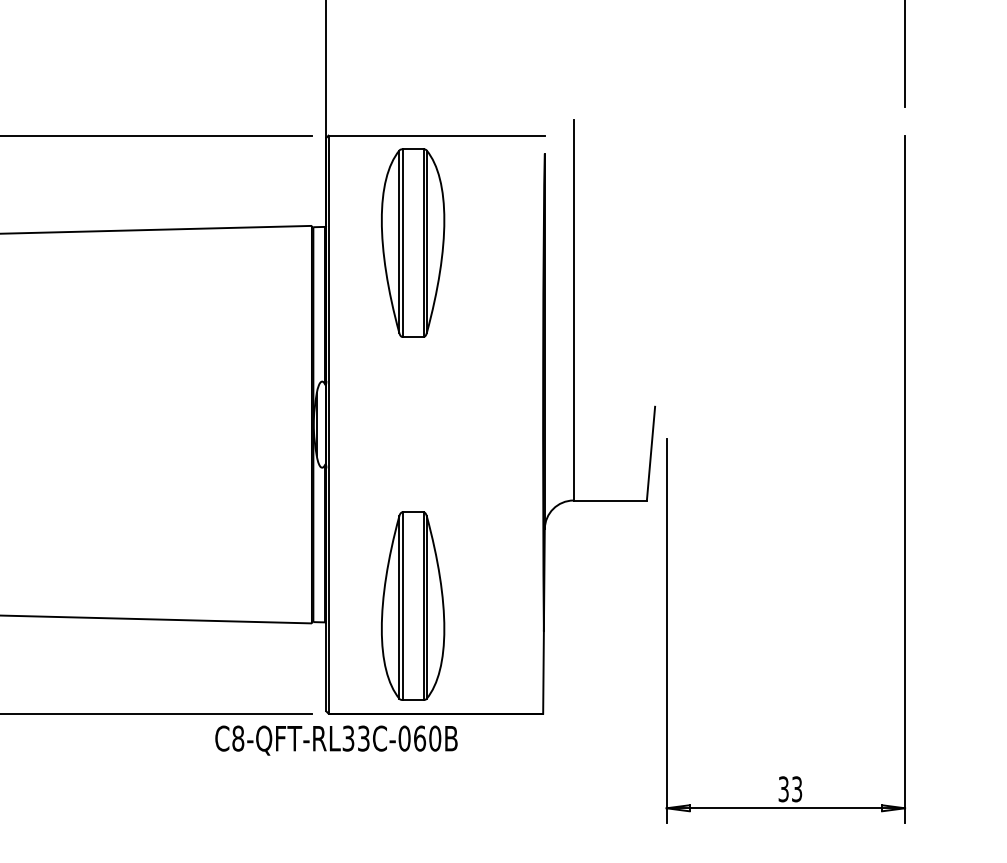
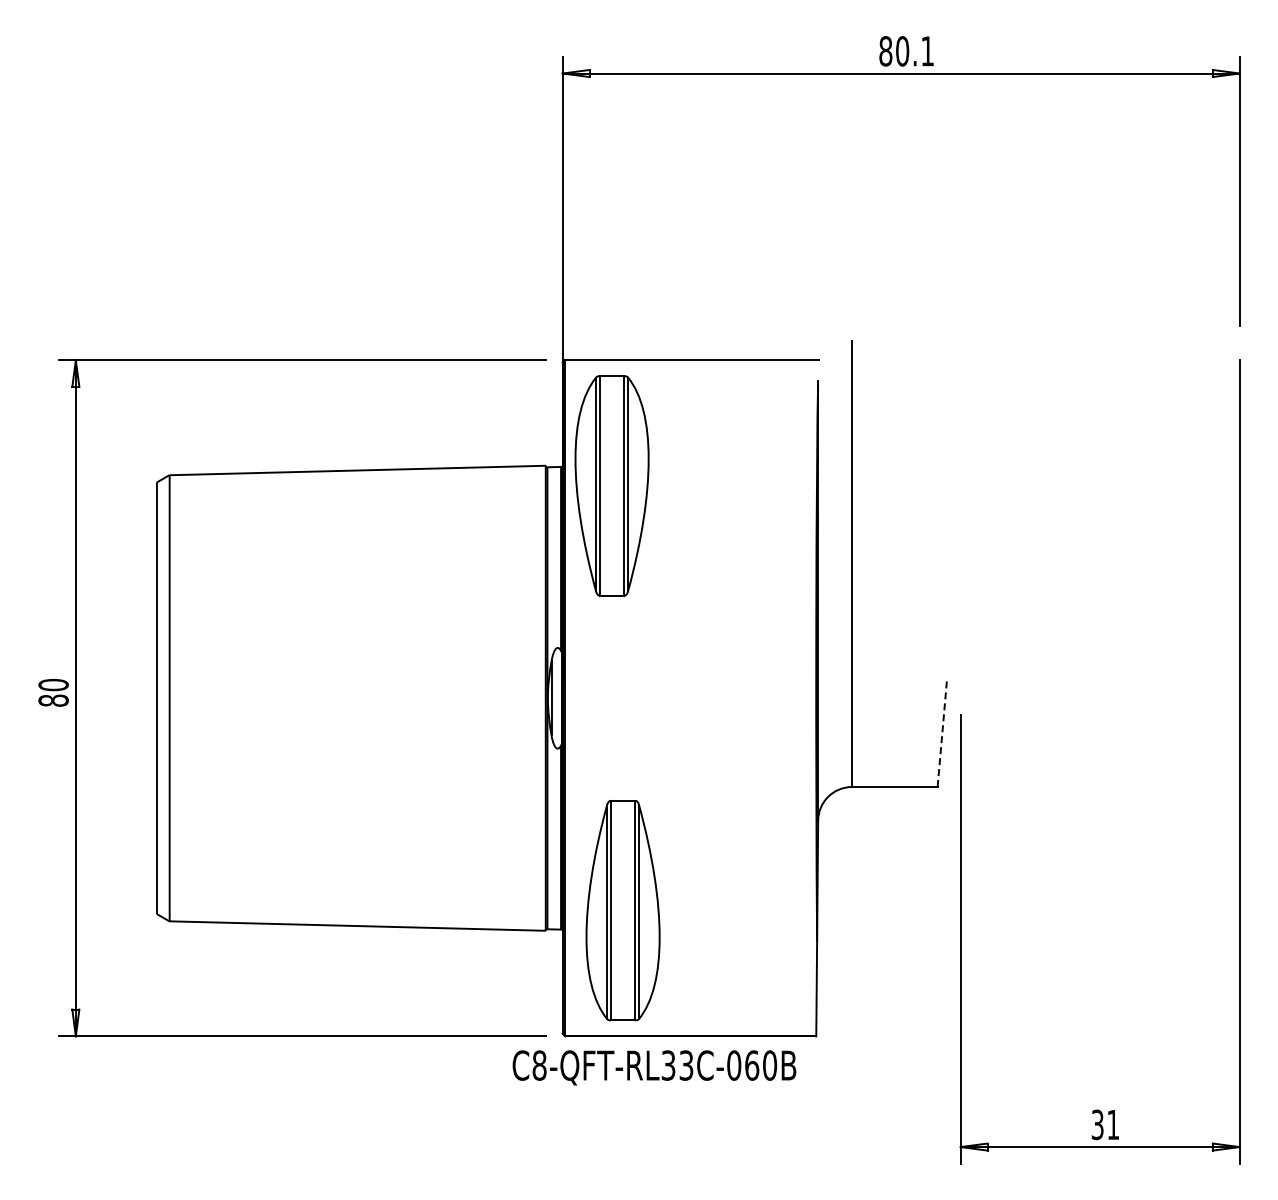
part: (412, 242) -> (611, 485), moved
line: (651, 453) -> (942, 731), solid -> dashed
part: (412, 606) -> (622, 910), moved
text: (336, 740) -> (654, 1067), moved
text: (797, 788) -> (1113, 1124), 33 -> 31

